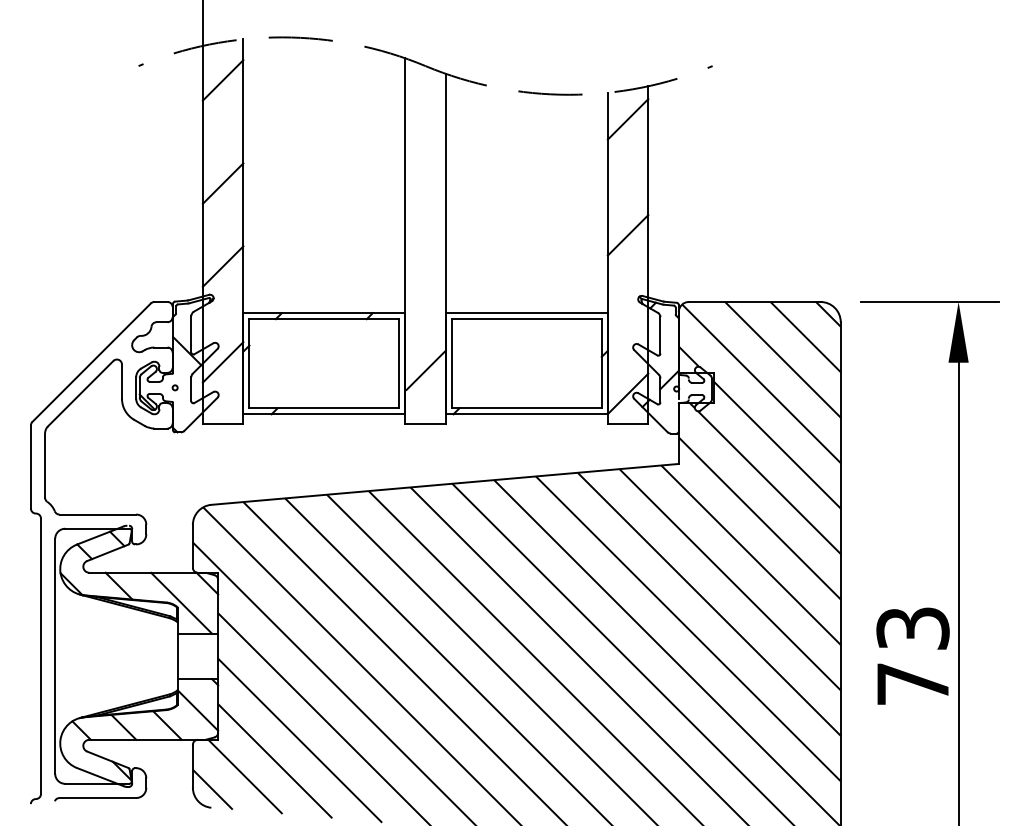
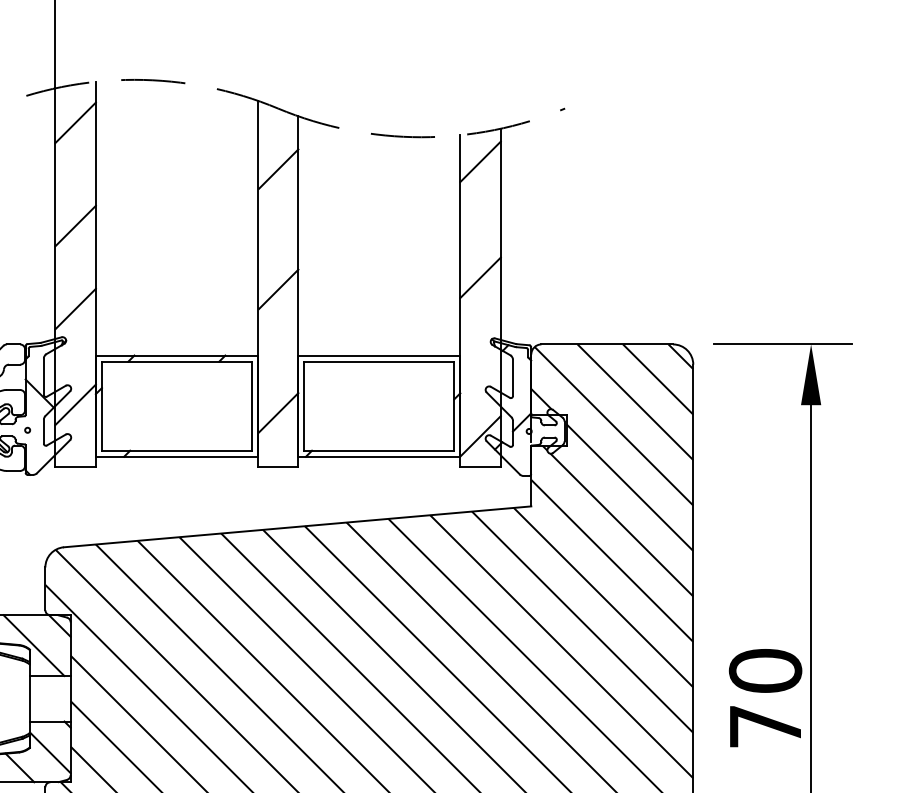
line: (425, 126) -> (278, 168), added
line: (425, 246) -> (278, 288), added
text: (912, 628) -> (765, 670), 73 -> 70

